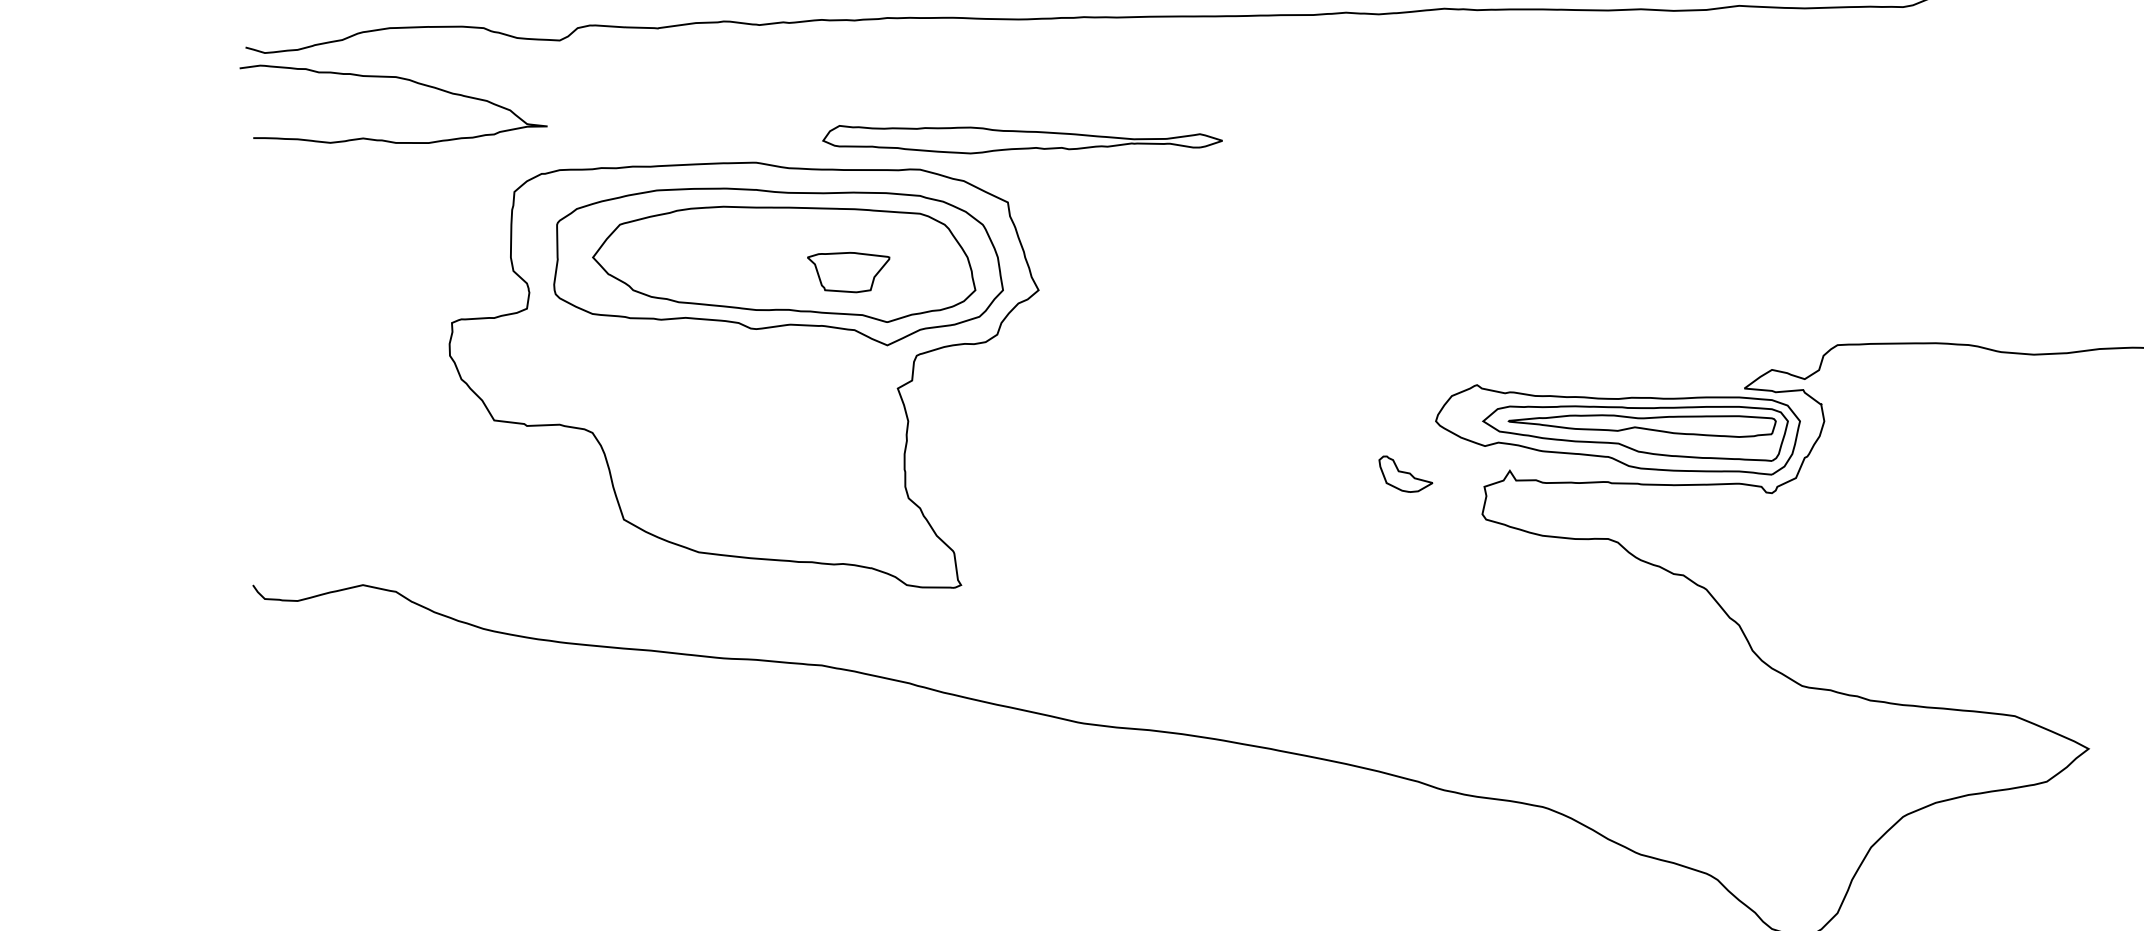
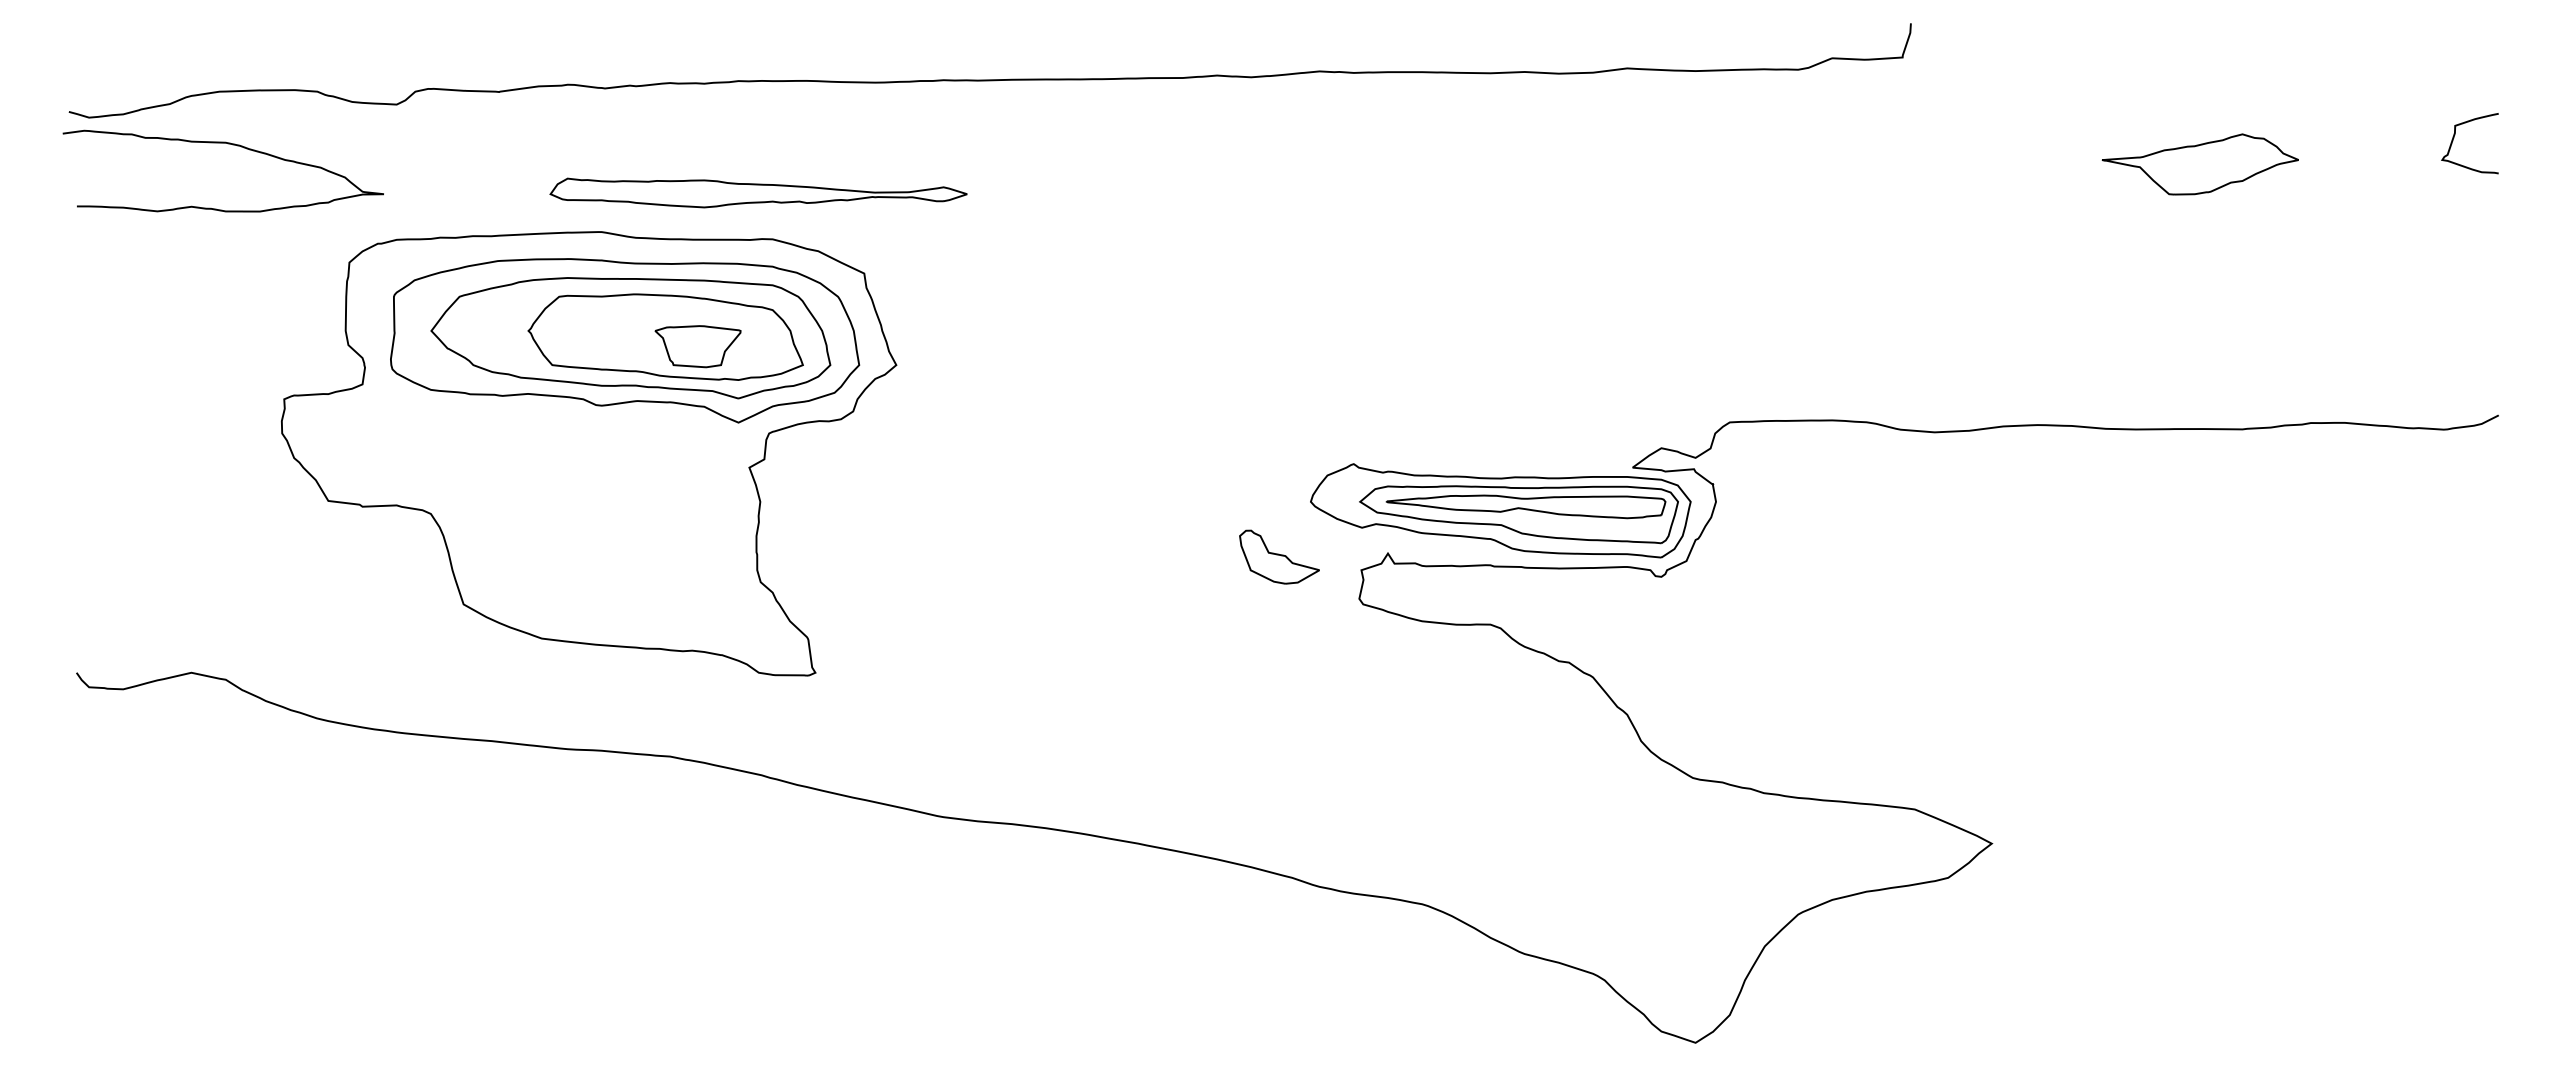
part: (1022, 139) -> (758, 192), moved
part: (817, 262) -> (665, 336), added
part: (1405, 473) -> (1279, 556), size x1.43

